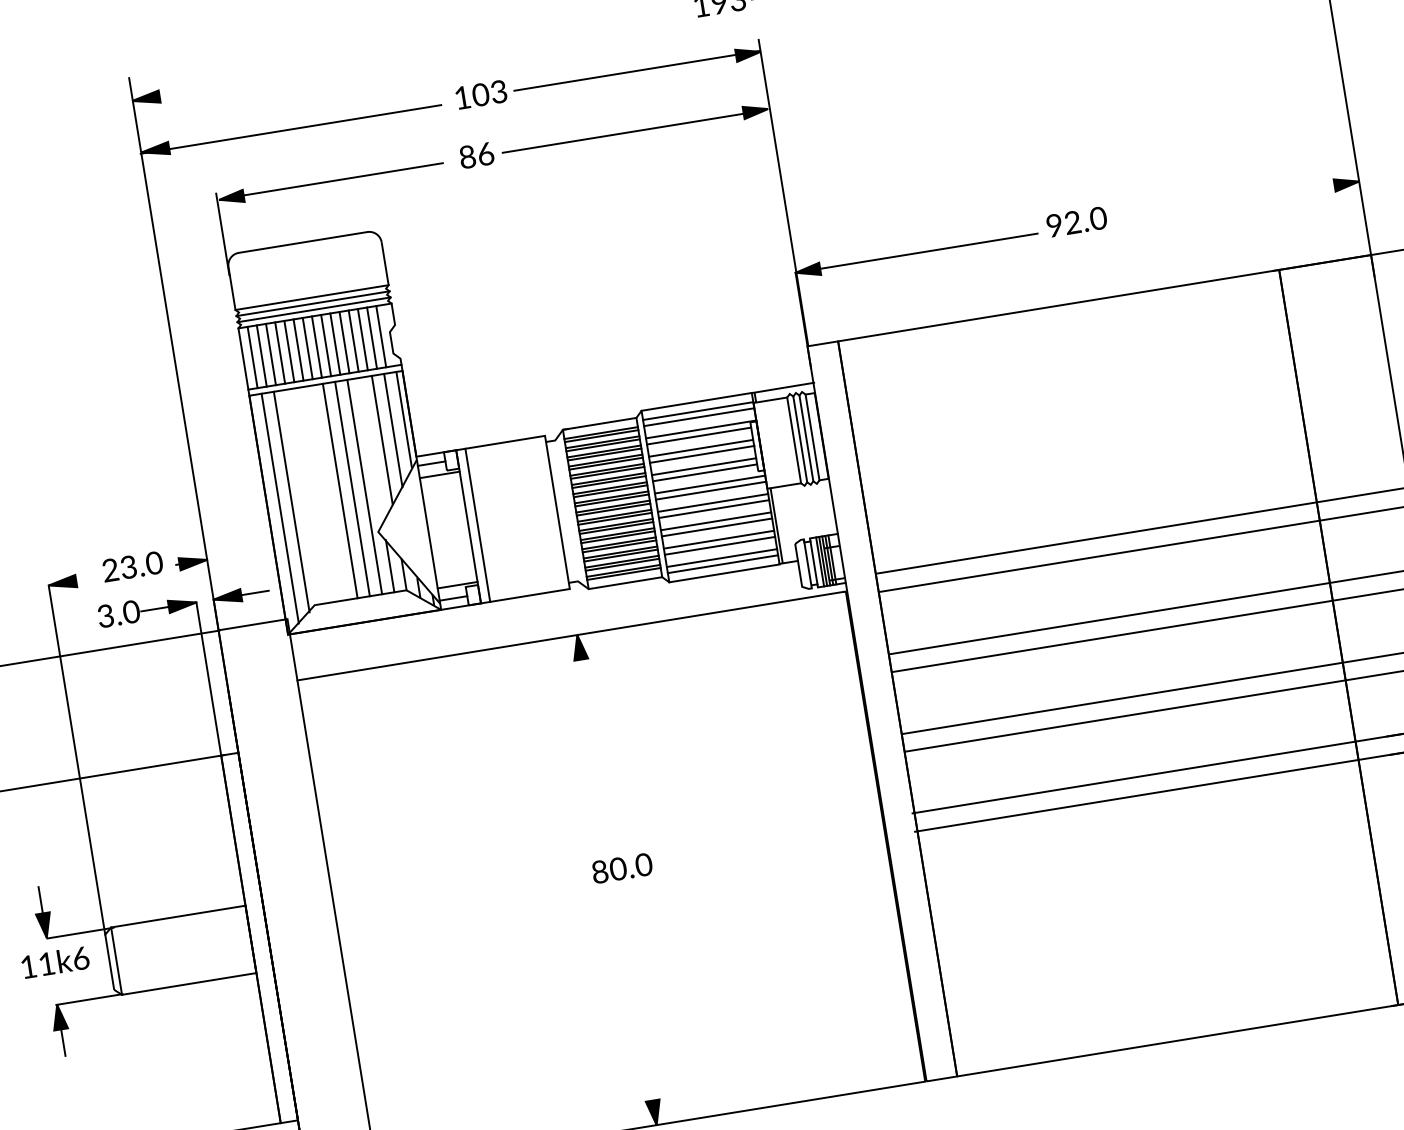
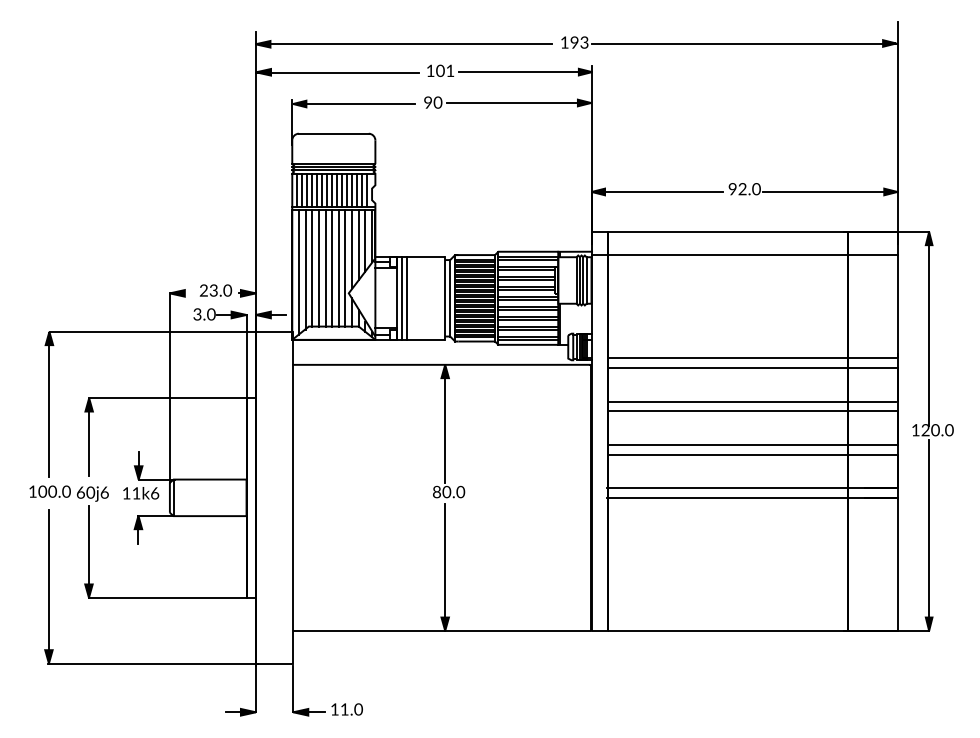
line: (404, 55) -> (403, 43), added
text: (499, 91) -> (450, 70), 103 -> 101
text: (477, 155) -> (433, 102), 86 -> 90
line: (1233, 200) -> (829, 191), added
line: (1096, 344) -> (744, 255), added
line: (372, 450) -> (352, 249), added
line: (327, 493) -> (325, 268), added
line: (315, 495) -> (318, 268), added
line: (304, 497) -> (312, 268), added
line: (567, 511) -> (450, 298), added
line: (485, 522) -> (406, 297), added
line: (595, 743) -> (445, 423), added
line: (638, 1008) -> (445, 567), added

